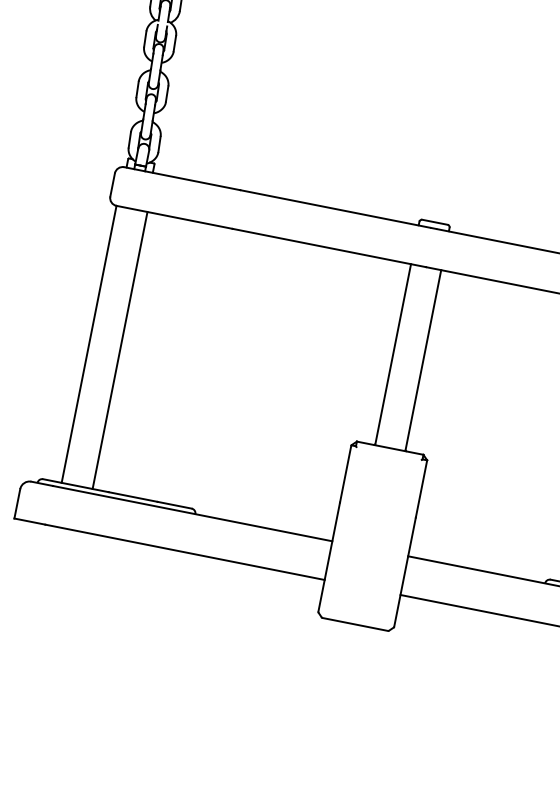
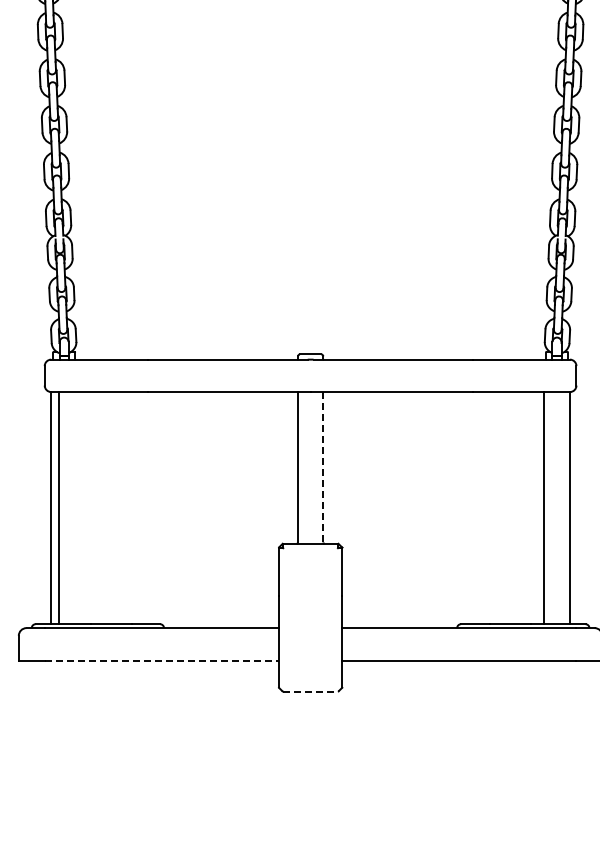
line: (120, 351) -> (59, 508), moved
line: (423, 359) -> (323, 466), solid -> dashed
line: (185, 552) -> (162, 660), solid -> dashed
line: (356, 624) -> (311, 691), solid -> dashed

